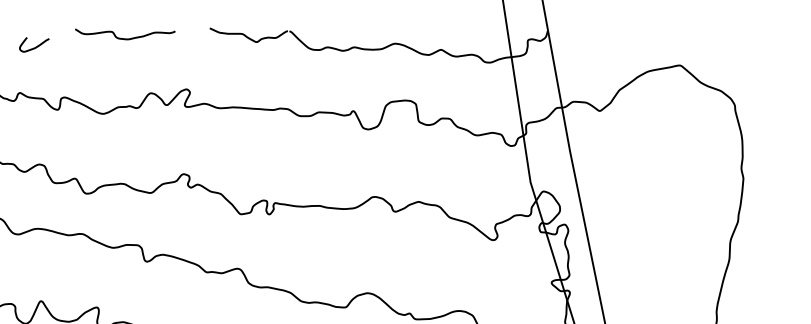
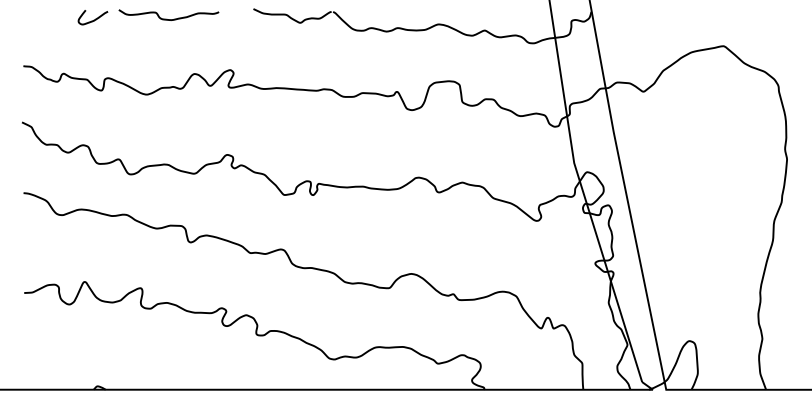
curve: (34, 46) -> (93, 19), moved

